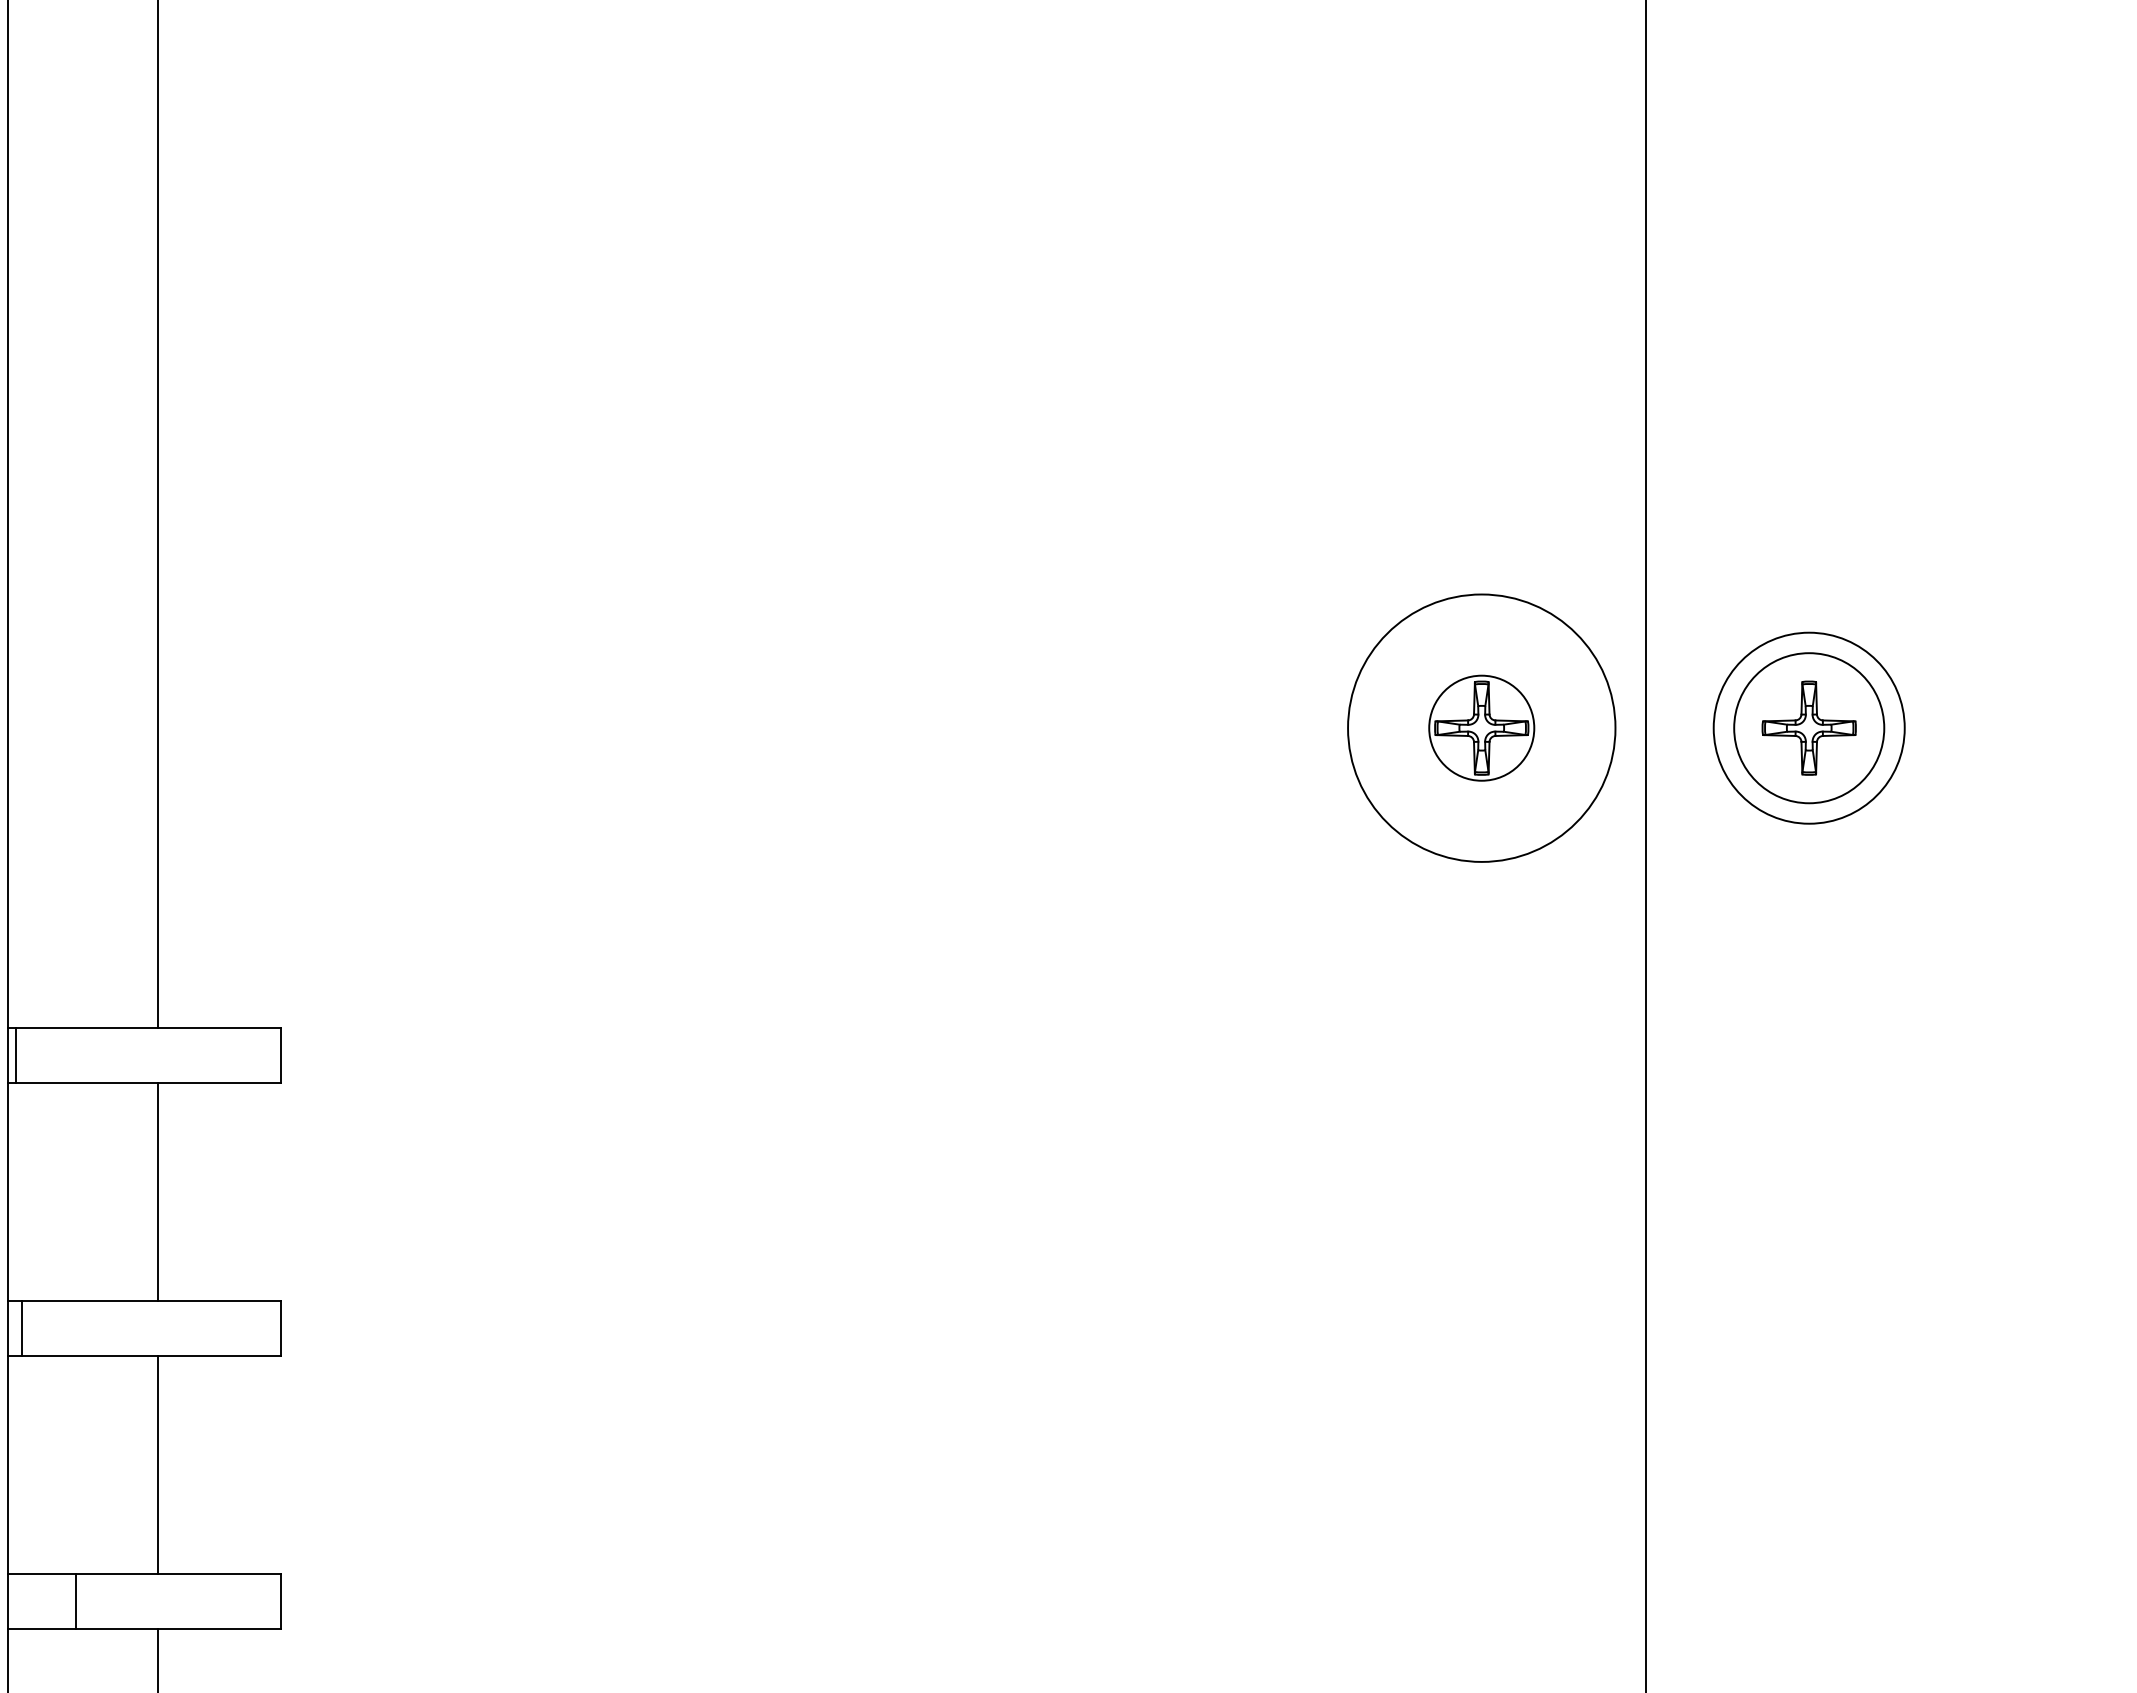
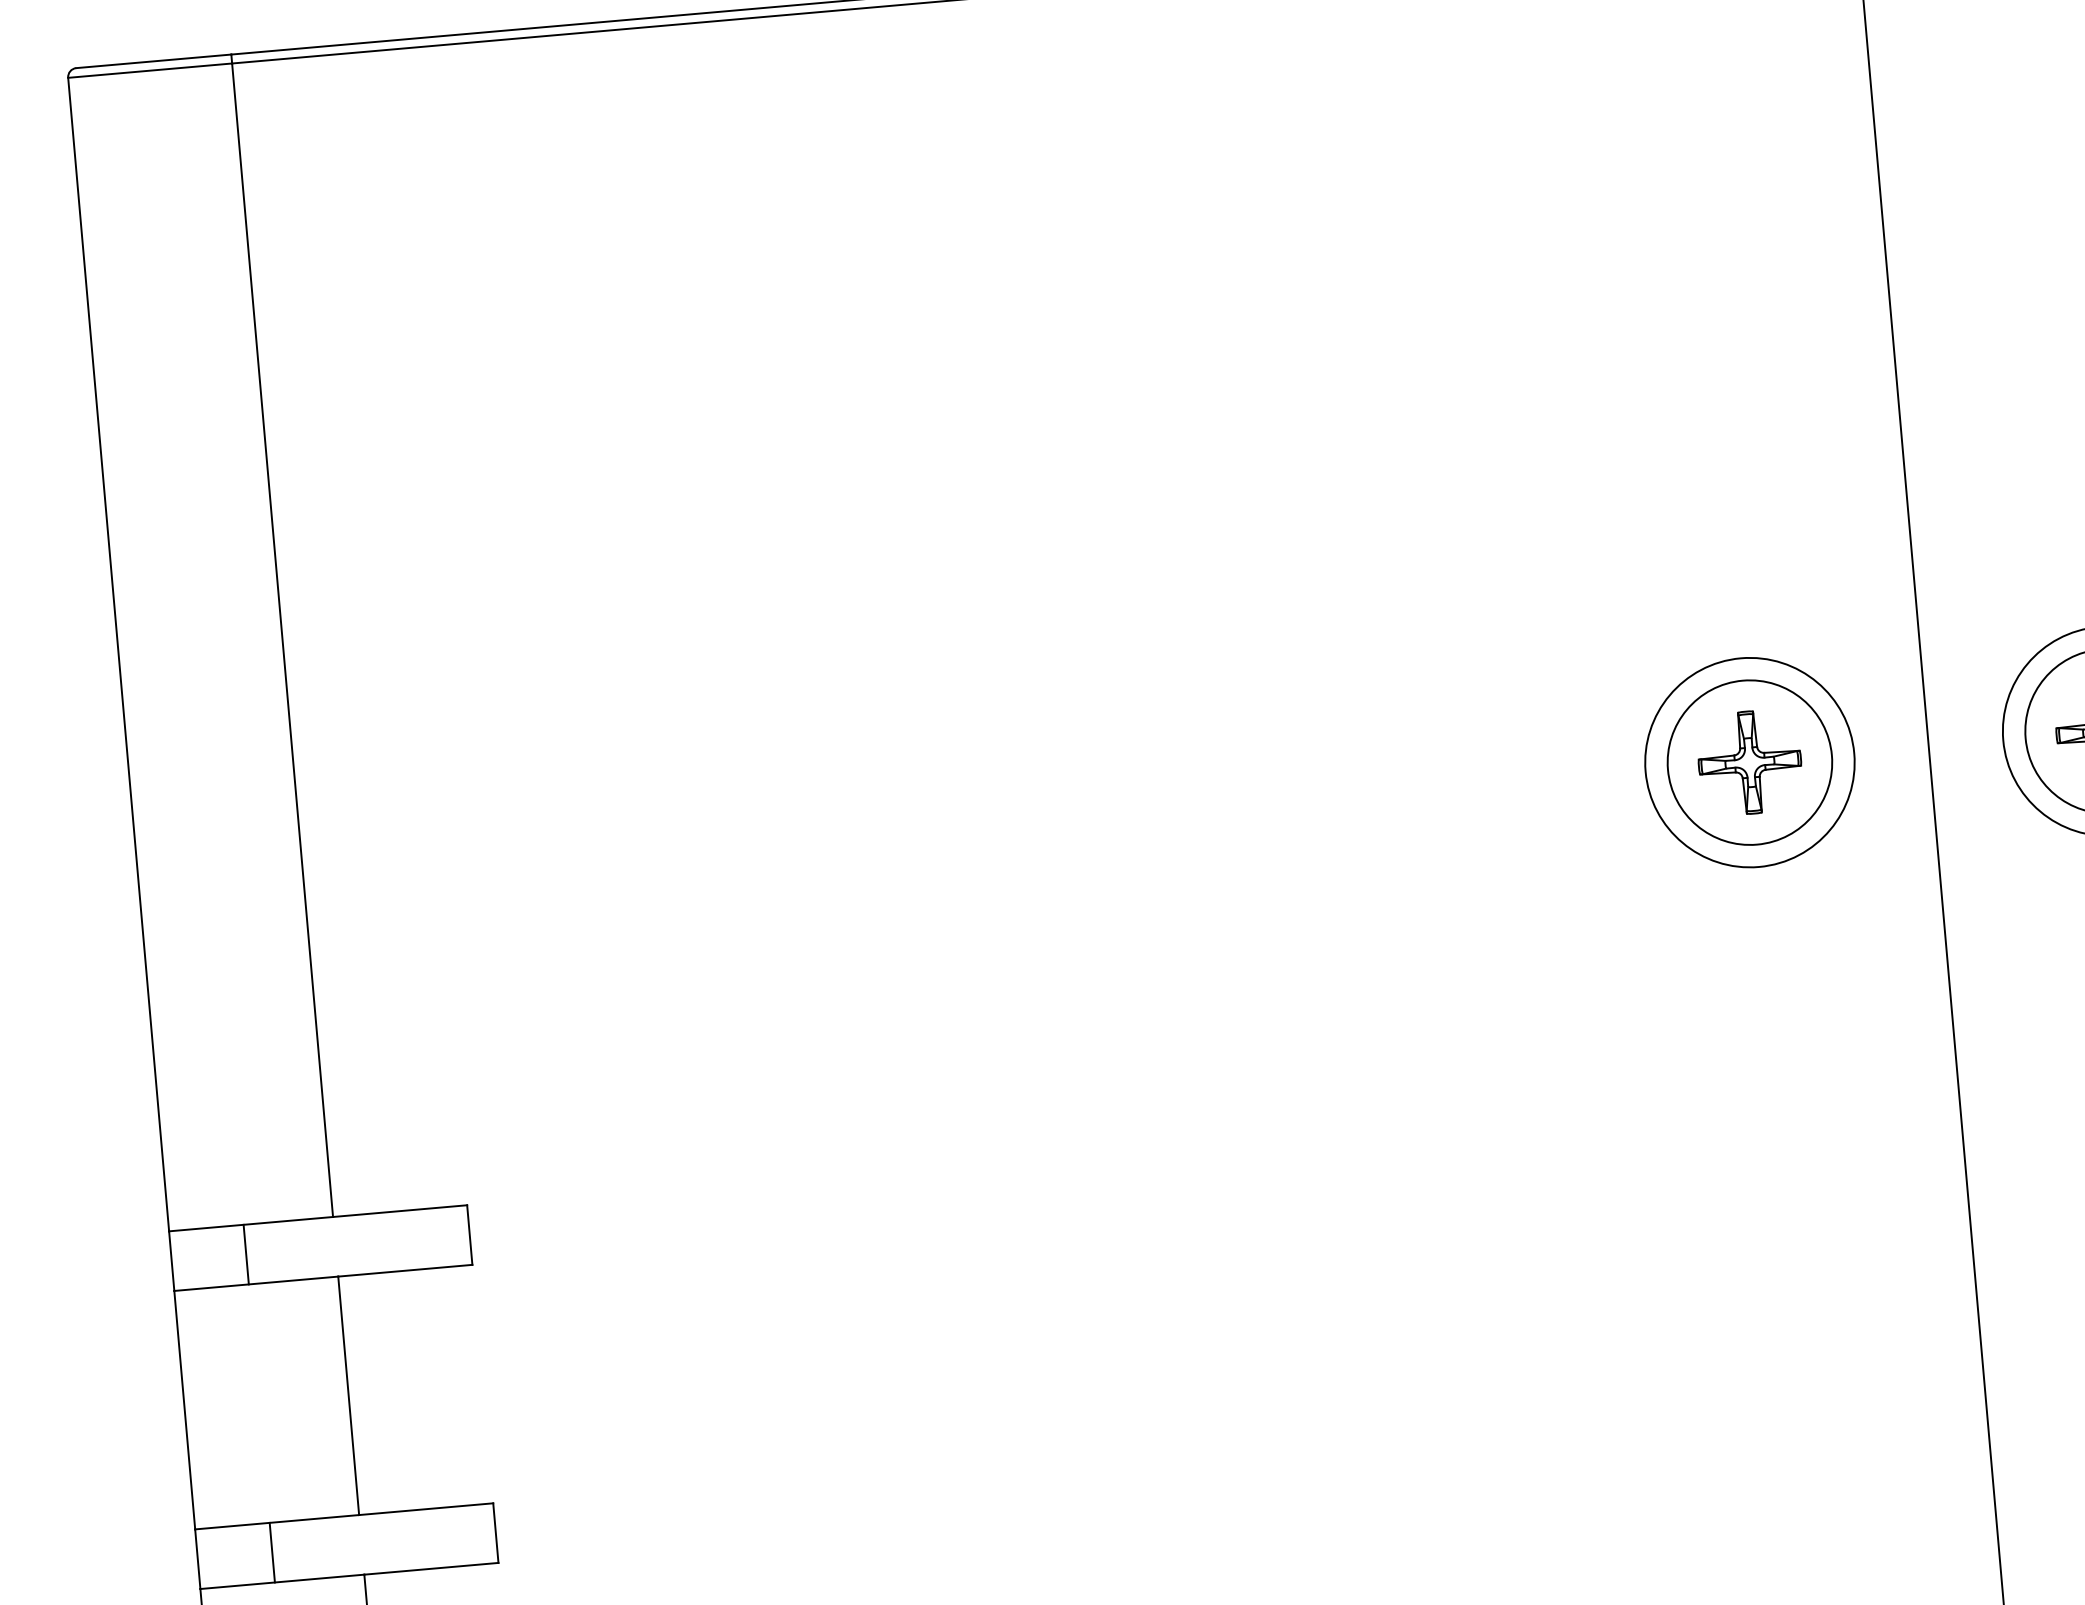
circle: (1481, 727) -> (1749, 761), size x0.71
circle: (1481, 728) -> (1749, 762), size x1.43
line: (16, 1055) -> (246, 1254), moved
line: (22, 1328) -> (272, 1552), moved

